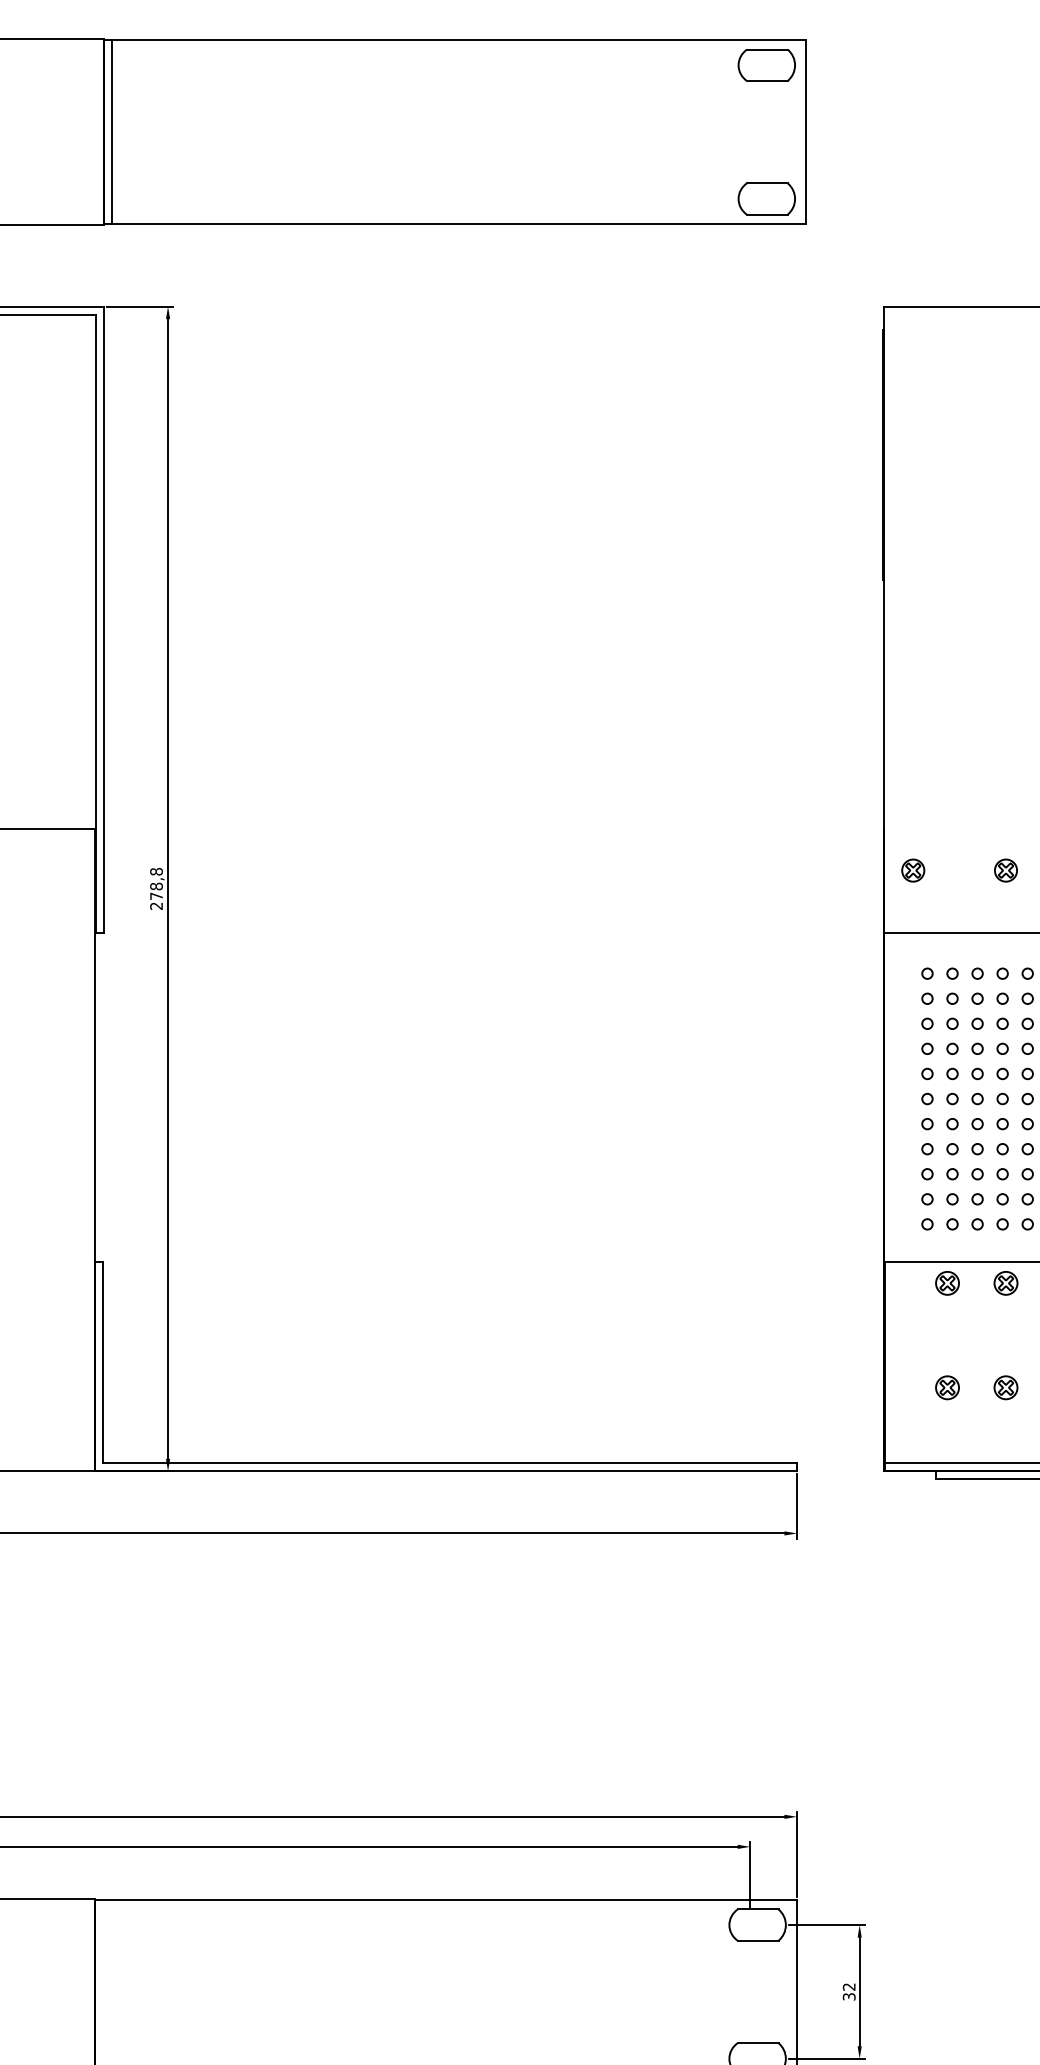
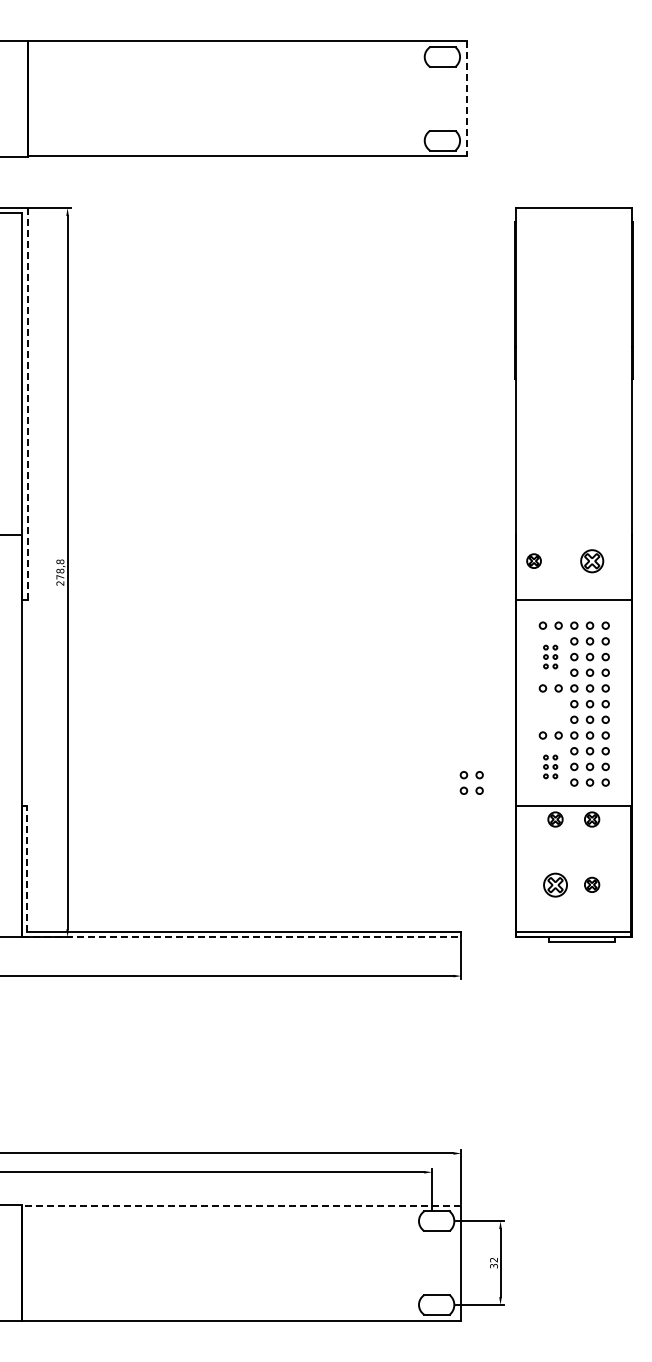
line: (111, 131) -> (32, 98), removed
line: (806, 131) -> (467, 98), solid -> dashed
line: (104, 620) -> (27, 404), solid -> dashed
part: (1005, 869) -> (591, 560), size x1.6
part: (939, 1022) -> (550, 656), size x0.6
part: (933, 1102) -> (467, 777), moved
part: (939, 1198) -> (550, 766), size x0.6
line: (102, 1363) -> (26, 869), solid -> dashed
part: (947, 1387) -> (555, 884), size x1.6
line: (445, 1471) -> (241, 937), solid -> dashed
line: (445, 1899) -> (241, 1205), solid -> dashed

